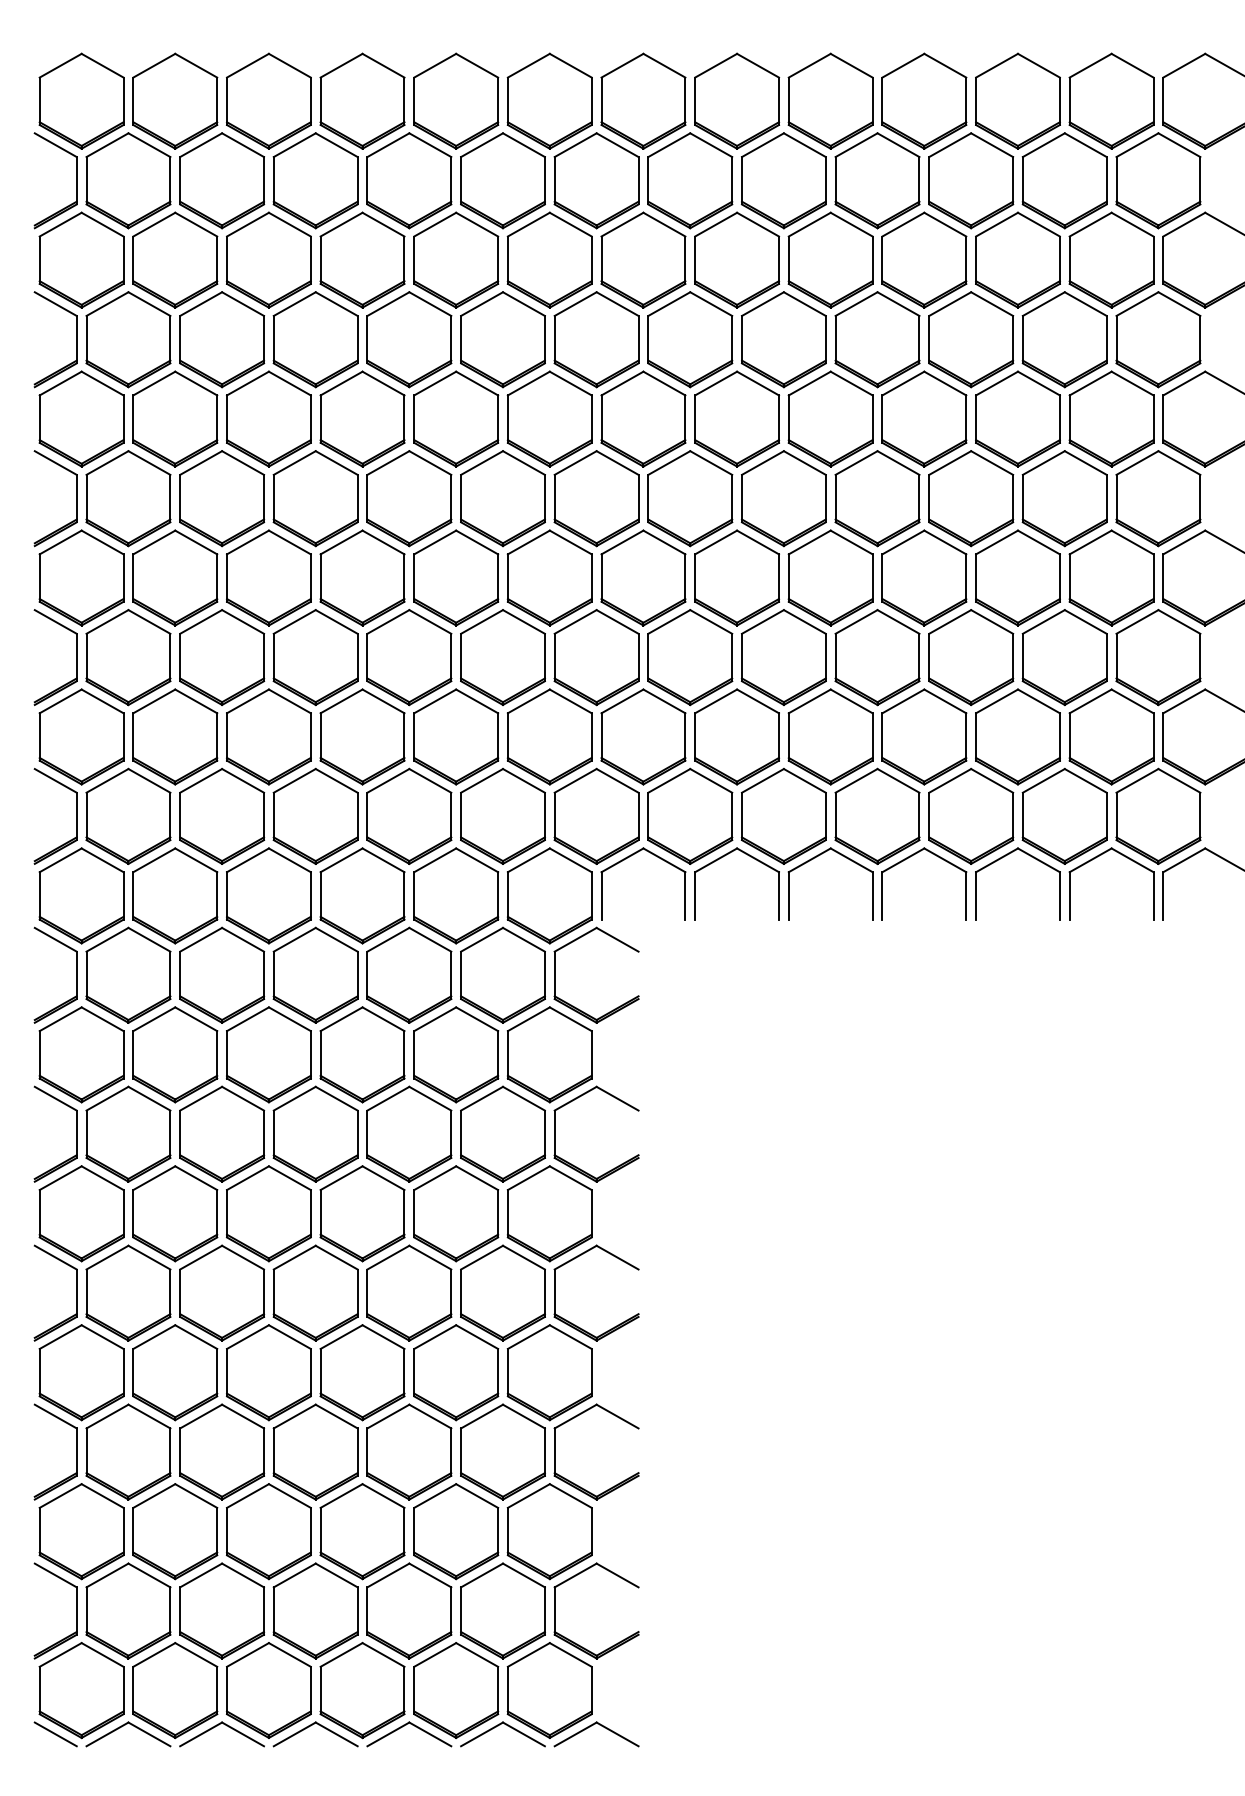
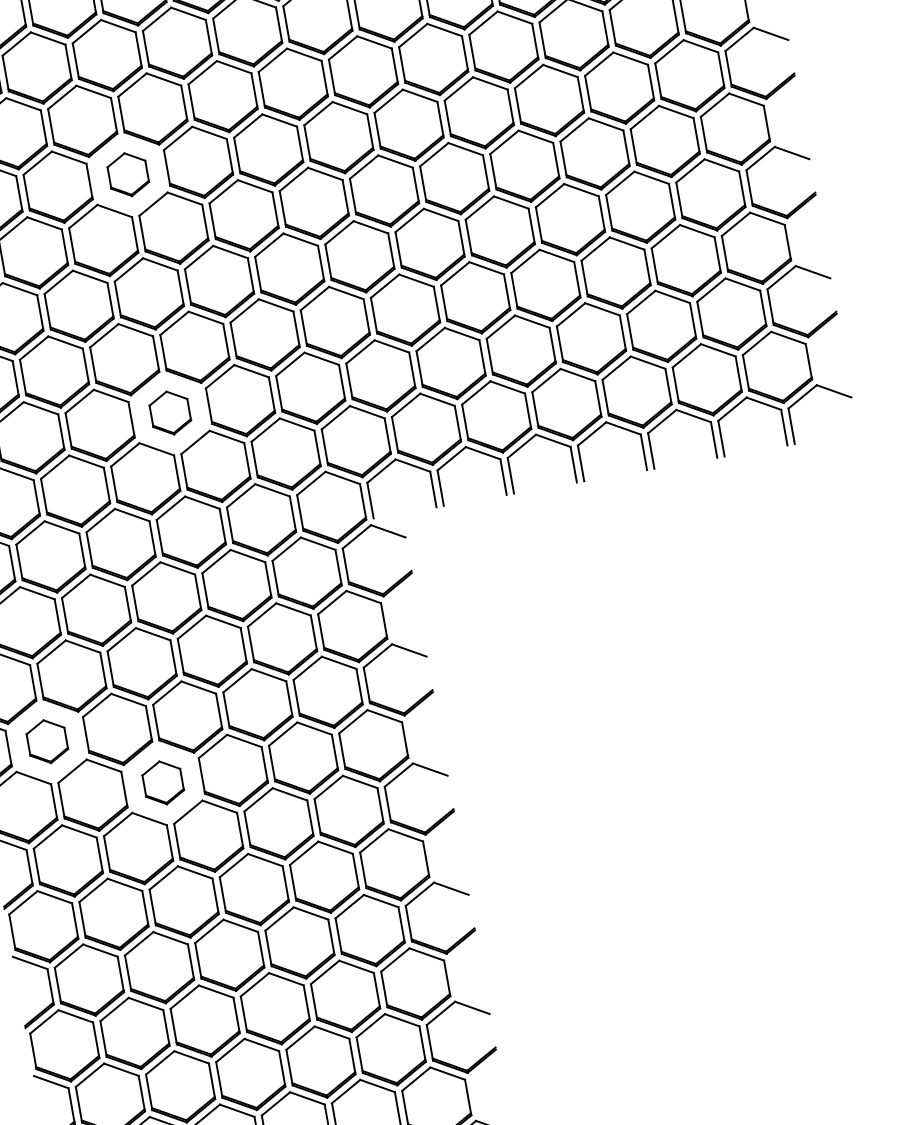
part: (362, 418) -> (128, 174), size x0.6
part: (362, 736) -> (170, 412), size x0.6
part: (128, 1133) -> (47, 741), size x0.6
part: (268, 1213) -> (162, 782), size x0.6

